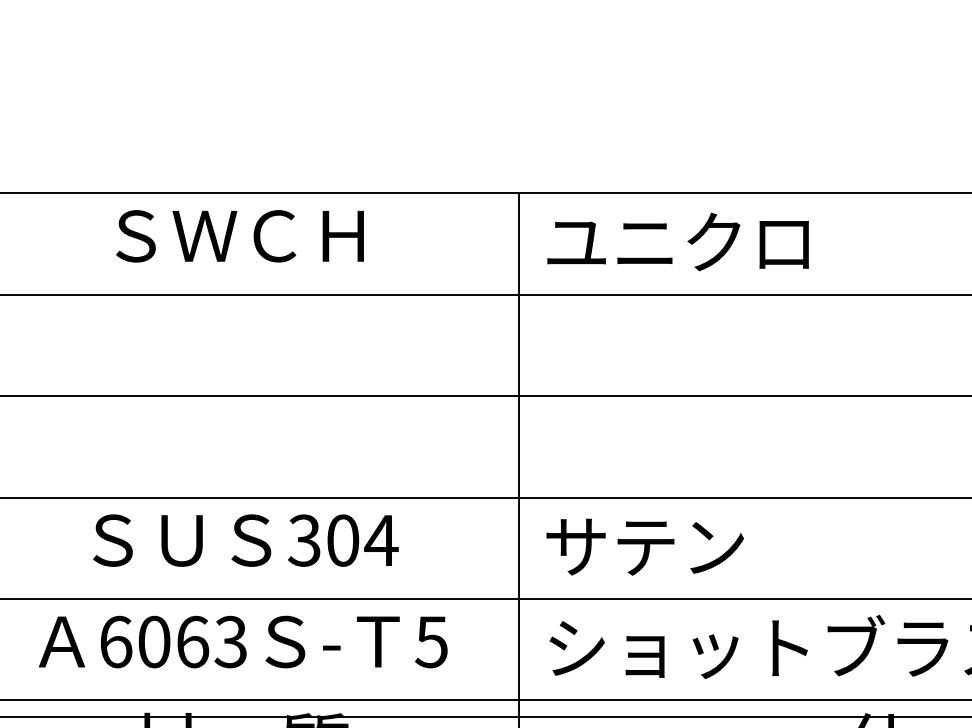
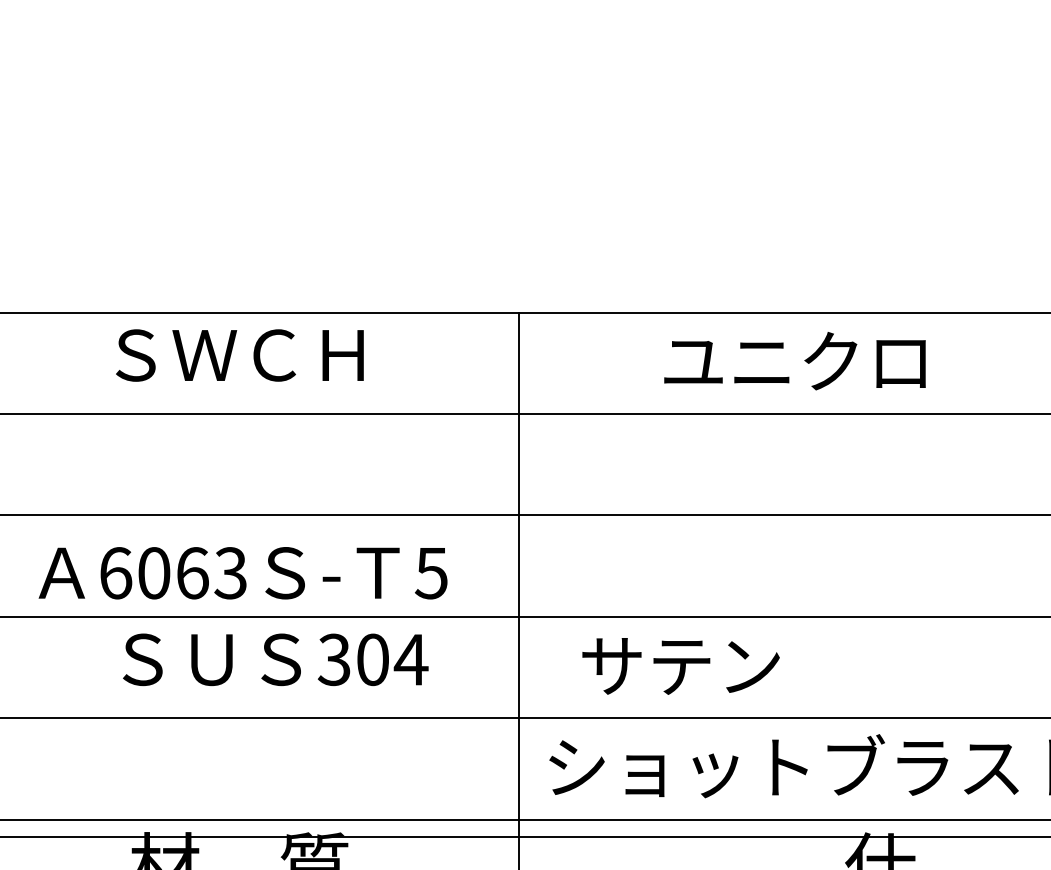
text: (677, 242) -> (794, 361), moved
text: (245, 540) -> (275, 659), moved
text: (644, 547) -> (680, 666), moved
text: (242, 642) -> (242, 573), moved

